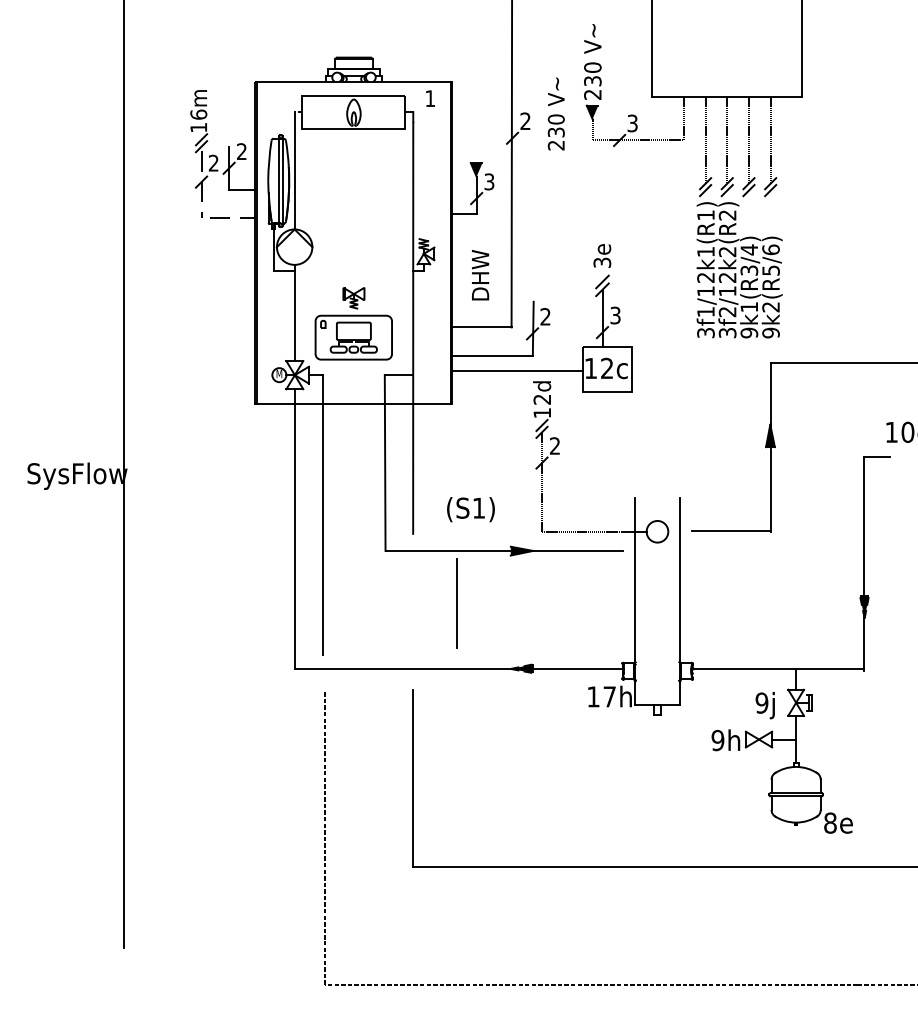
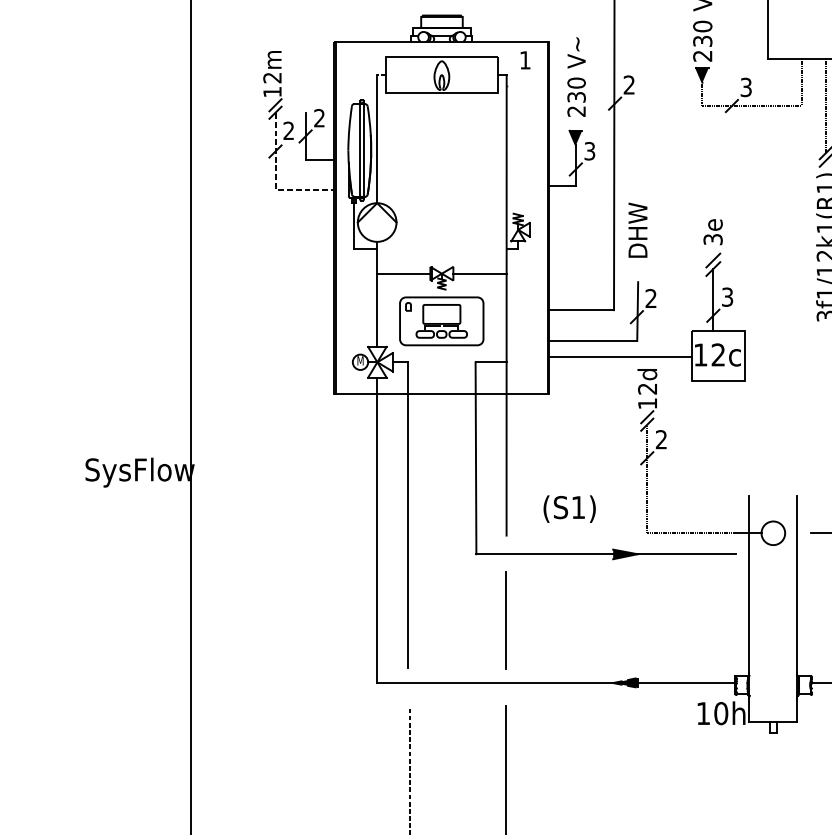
text: (555, 113) -> (575, 76), moved
text: (198, 114) -> (272, 77), 16m -> 12m
text: (480, 275) -> (637, 230), moved
line: (318, 294) -> (403, 274), added
line: (388, 294) -> (479, 274), added
line: (456, 603) -> (505, 620), moved
text: (609, 696) -> (720, 713), 17h -> 10h

